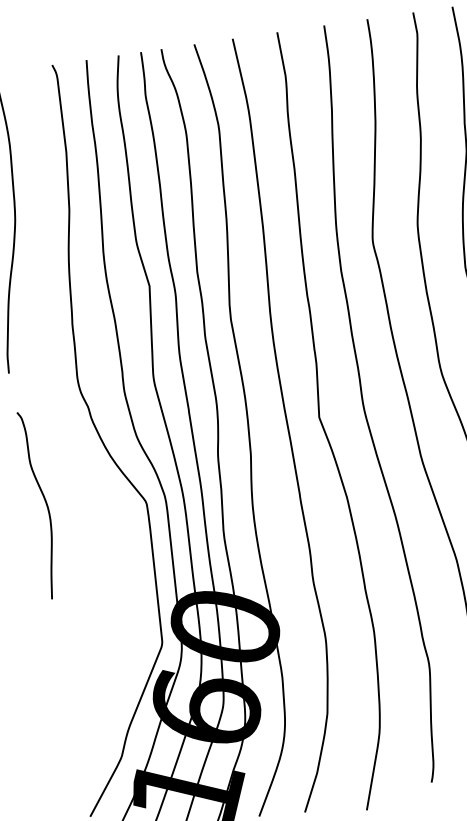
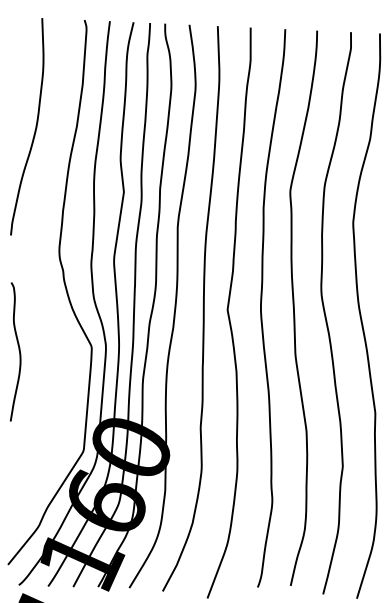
curve: (44, 501) -> (18, 350), moved

